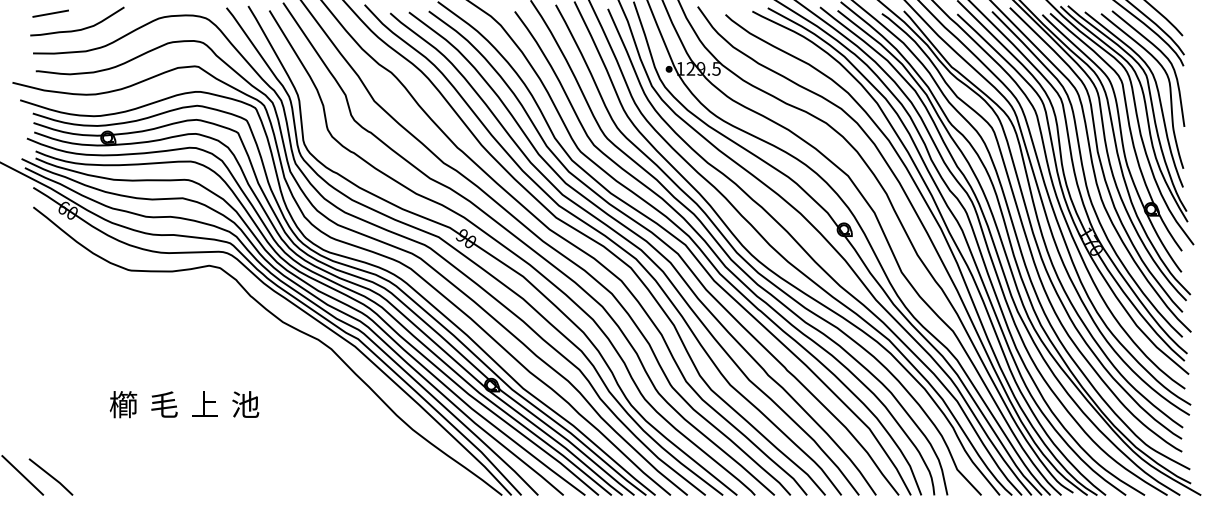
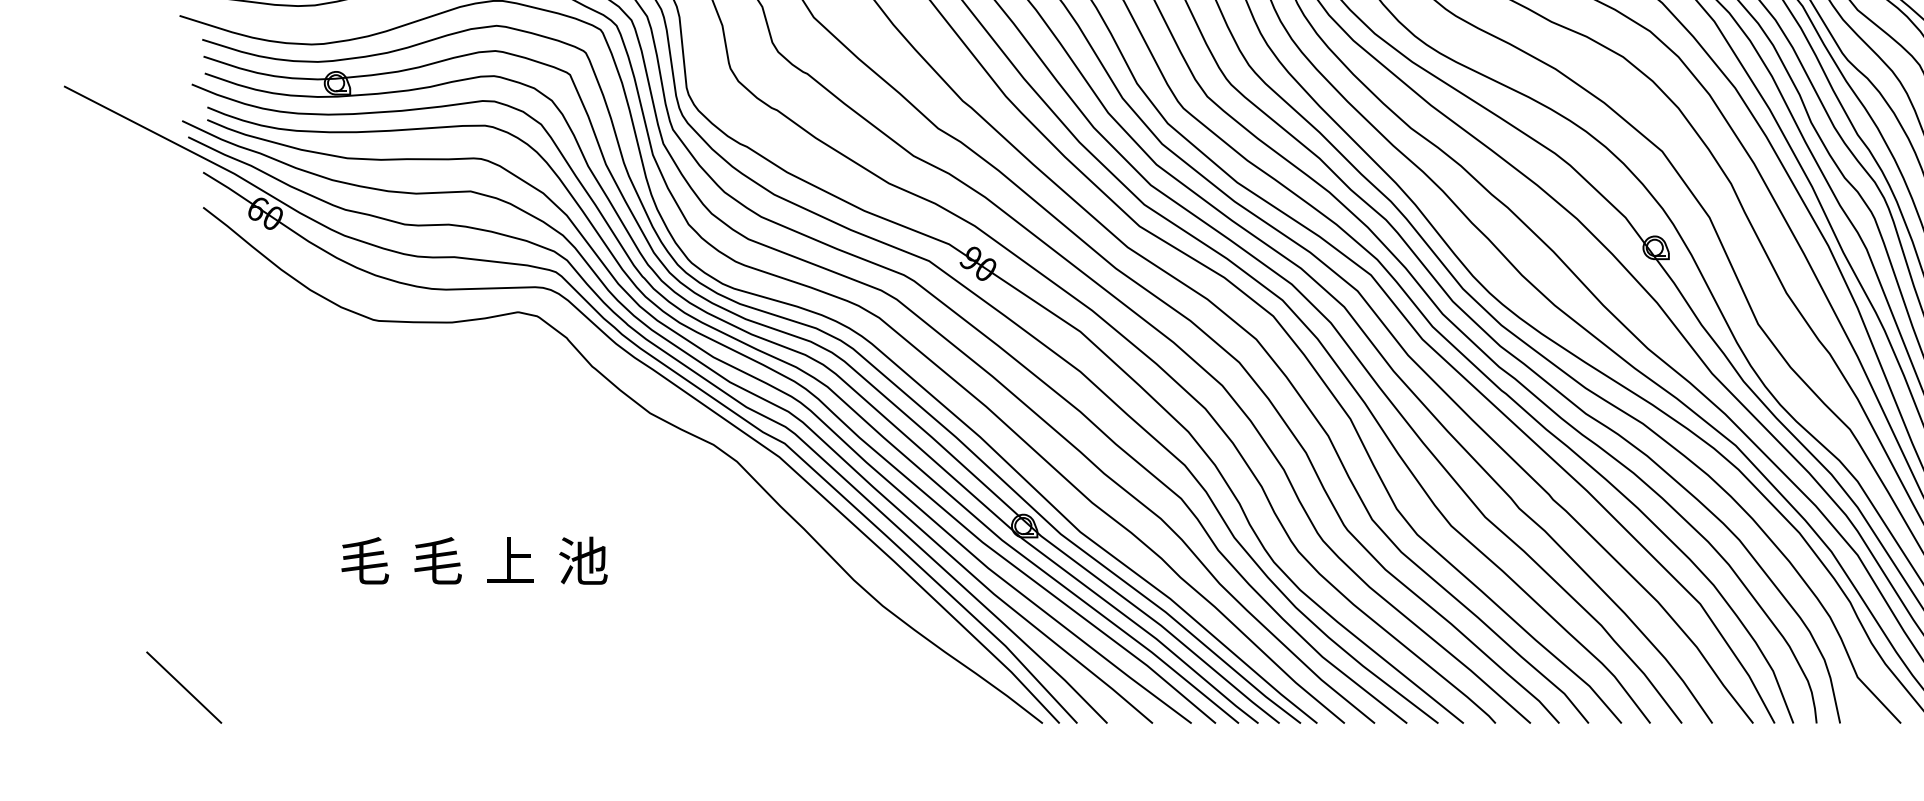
text: (123, 404) -> (364, 560), 櫛 -> 毛
line: (50, 476) -> (233, 689), removed

